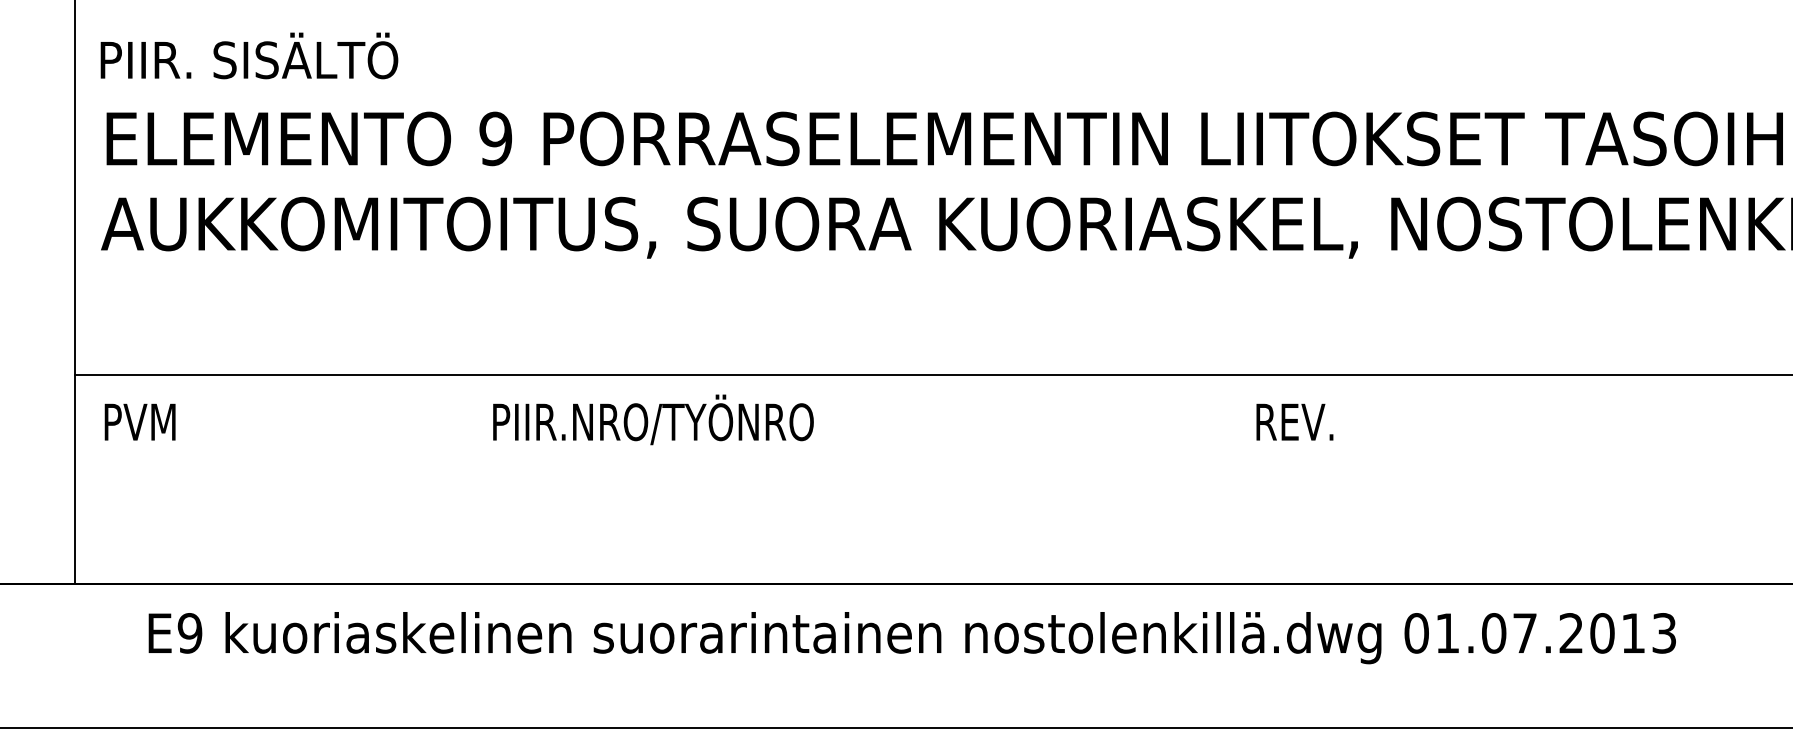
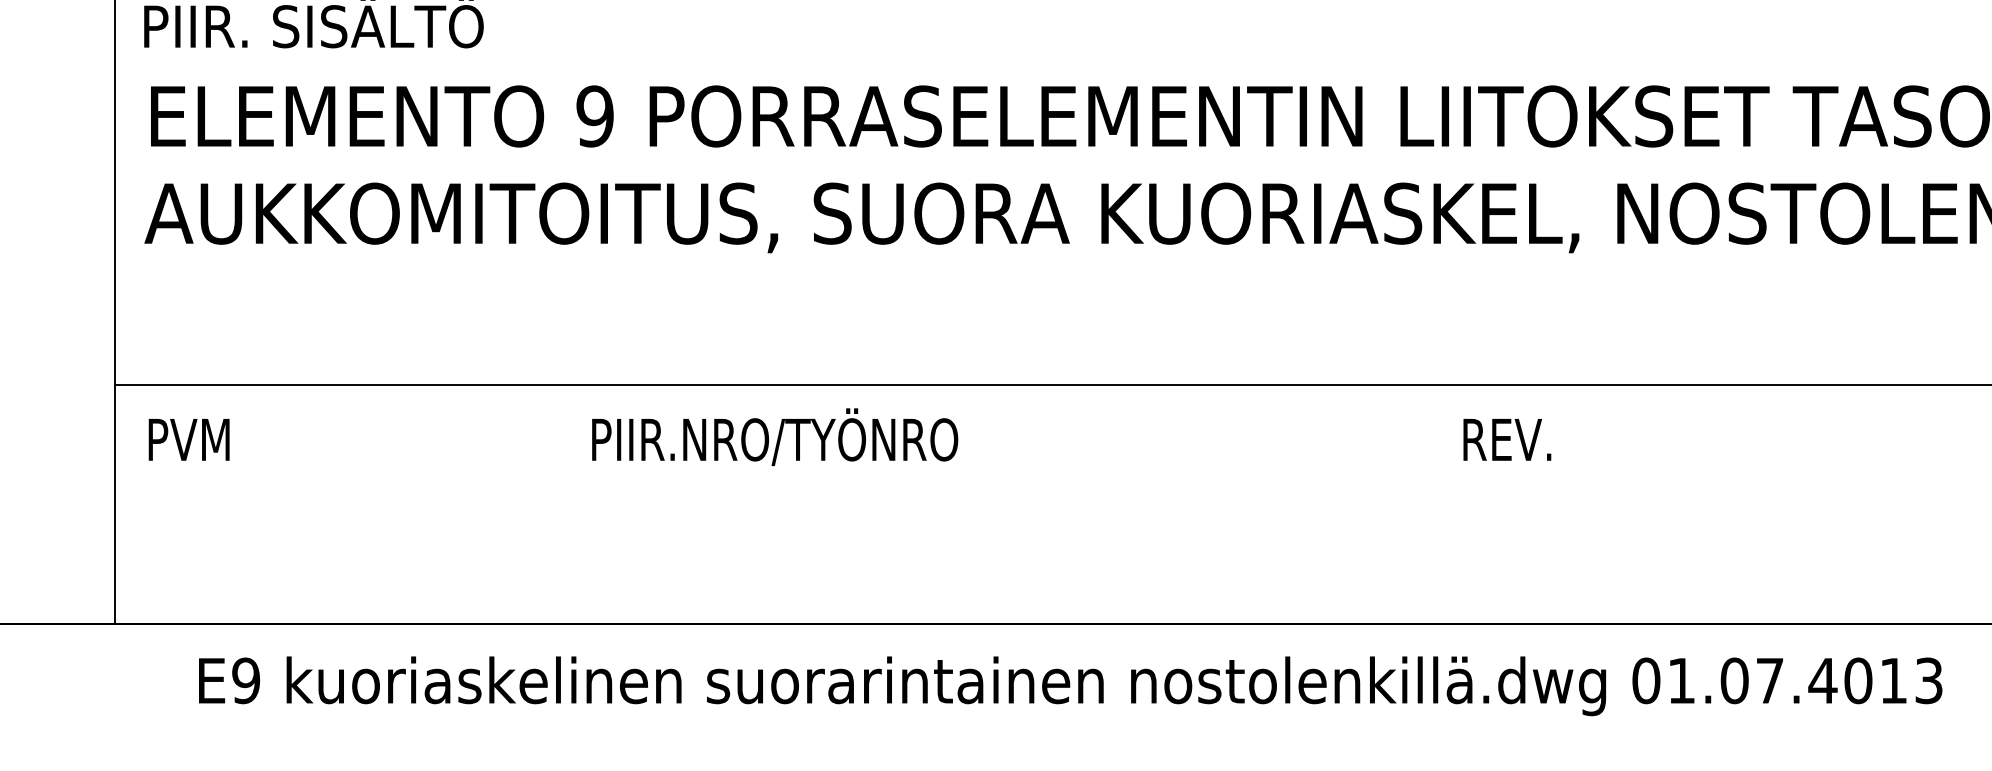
text: (1571, 632) -> (1823, 679), 01.07.2013 -> 01.07.4013

